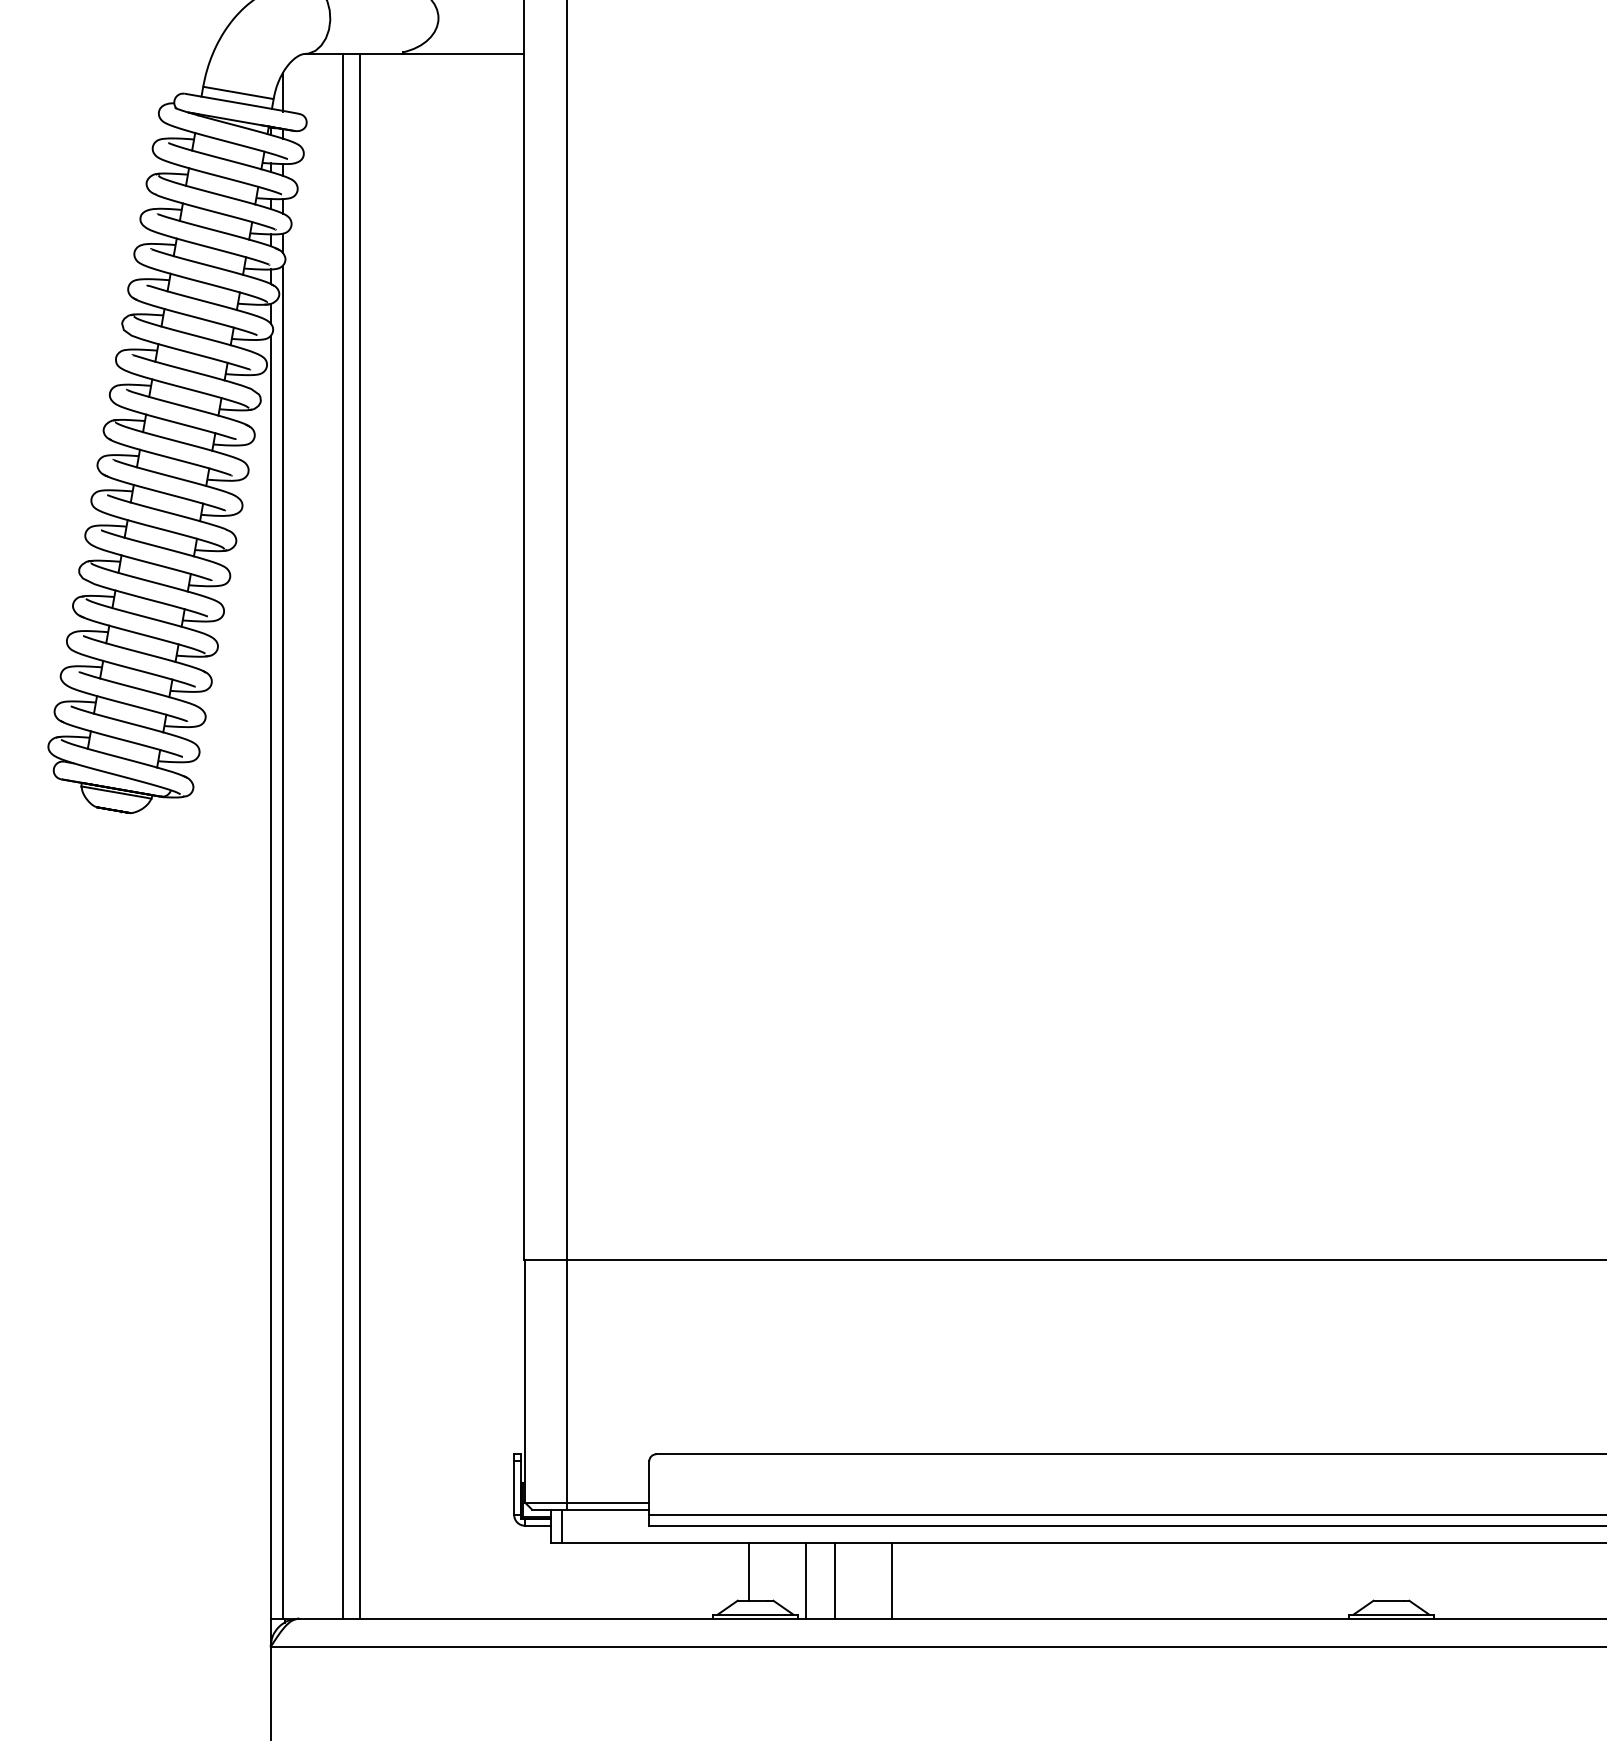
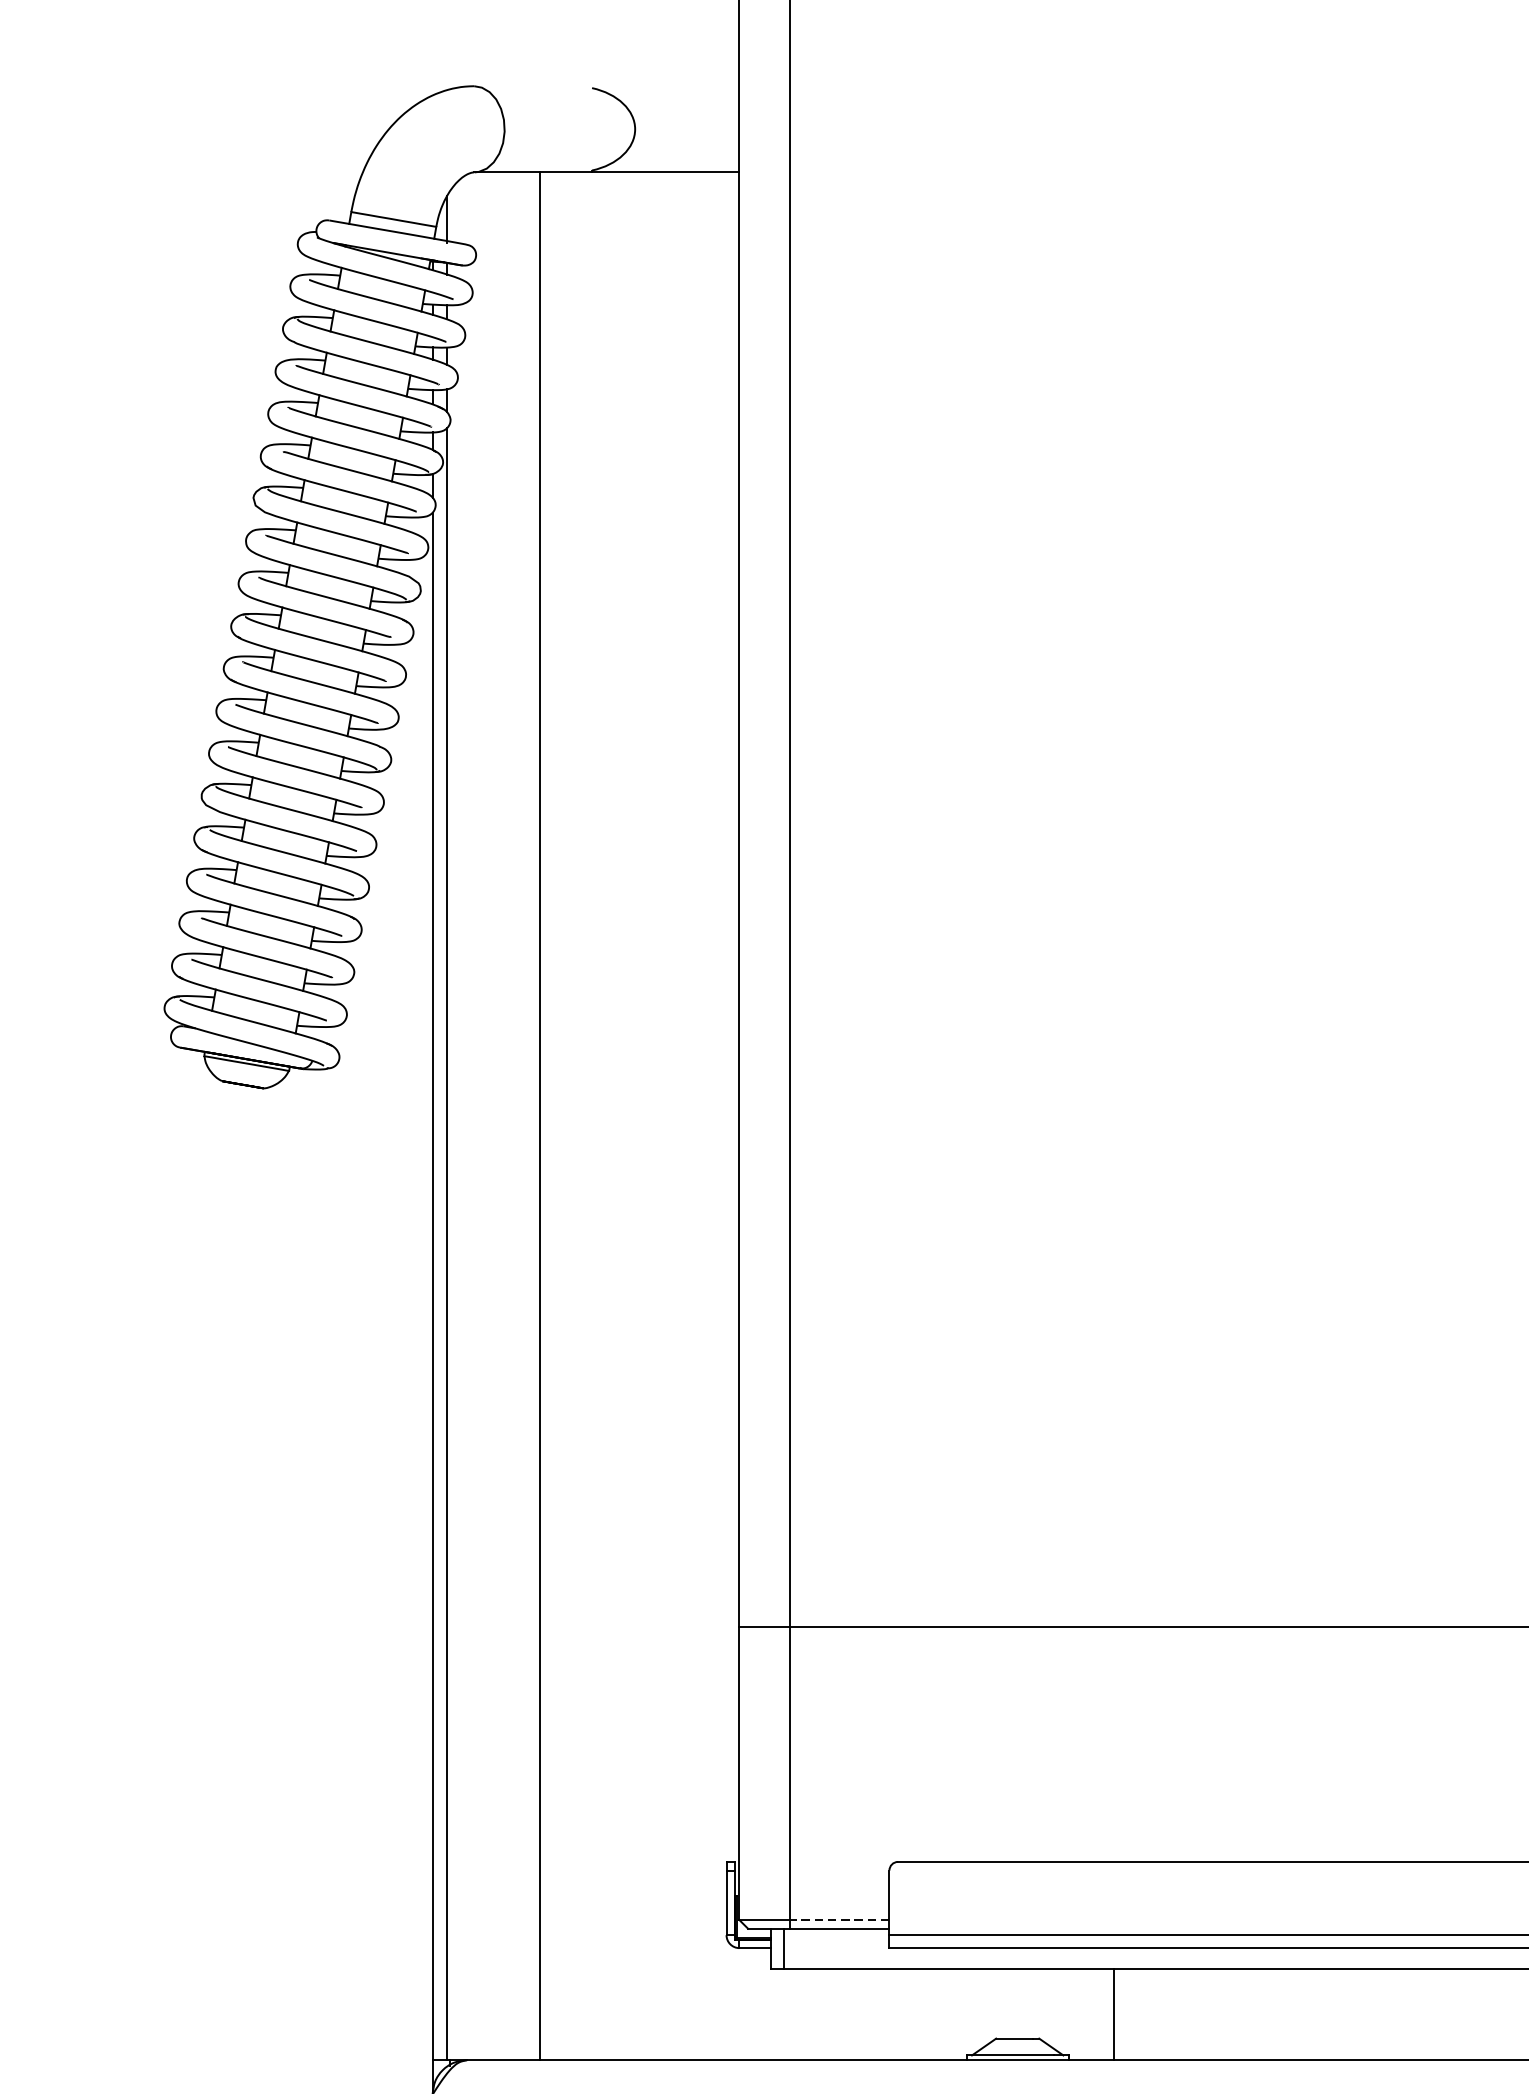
line: (343, 835) -> (520, 1115), removed
line: (607, 1502) -> (839, 1920), solid -> dashed
line: (749, 1571) -> (1010, 2003), removed
line: (806, 1580) -> (1079, 2014), removed
line: (892, 1580) -> (1182, 2014), removed

